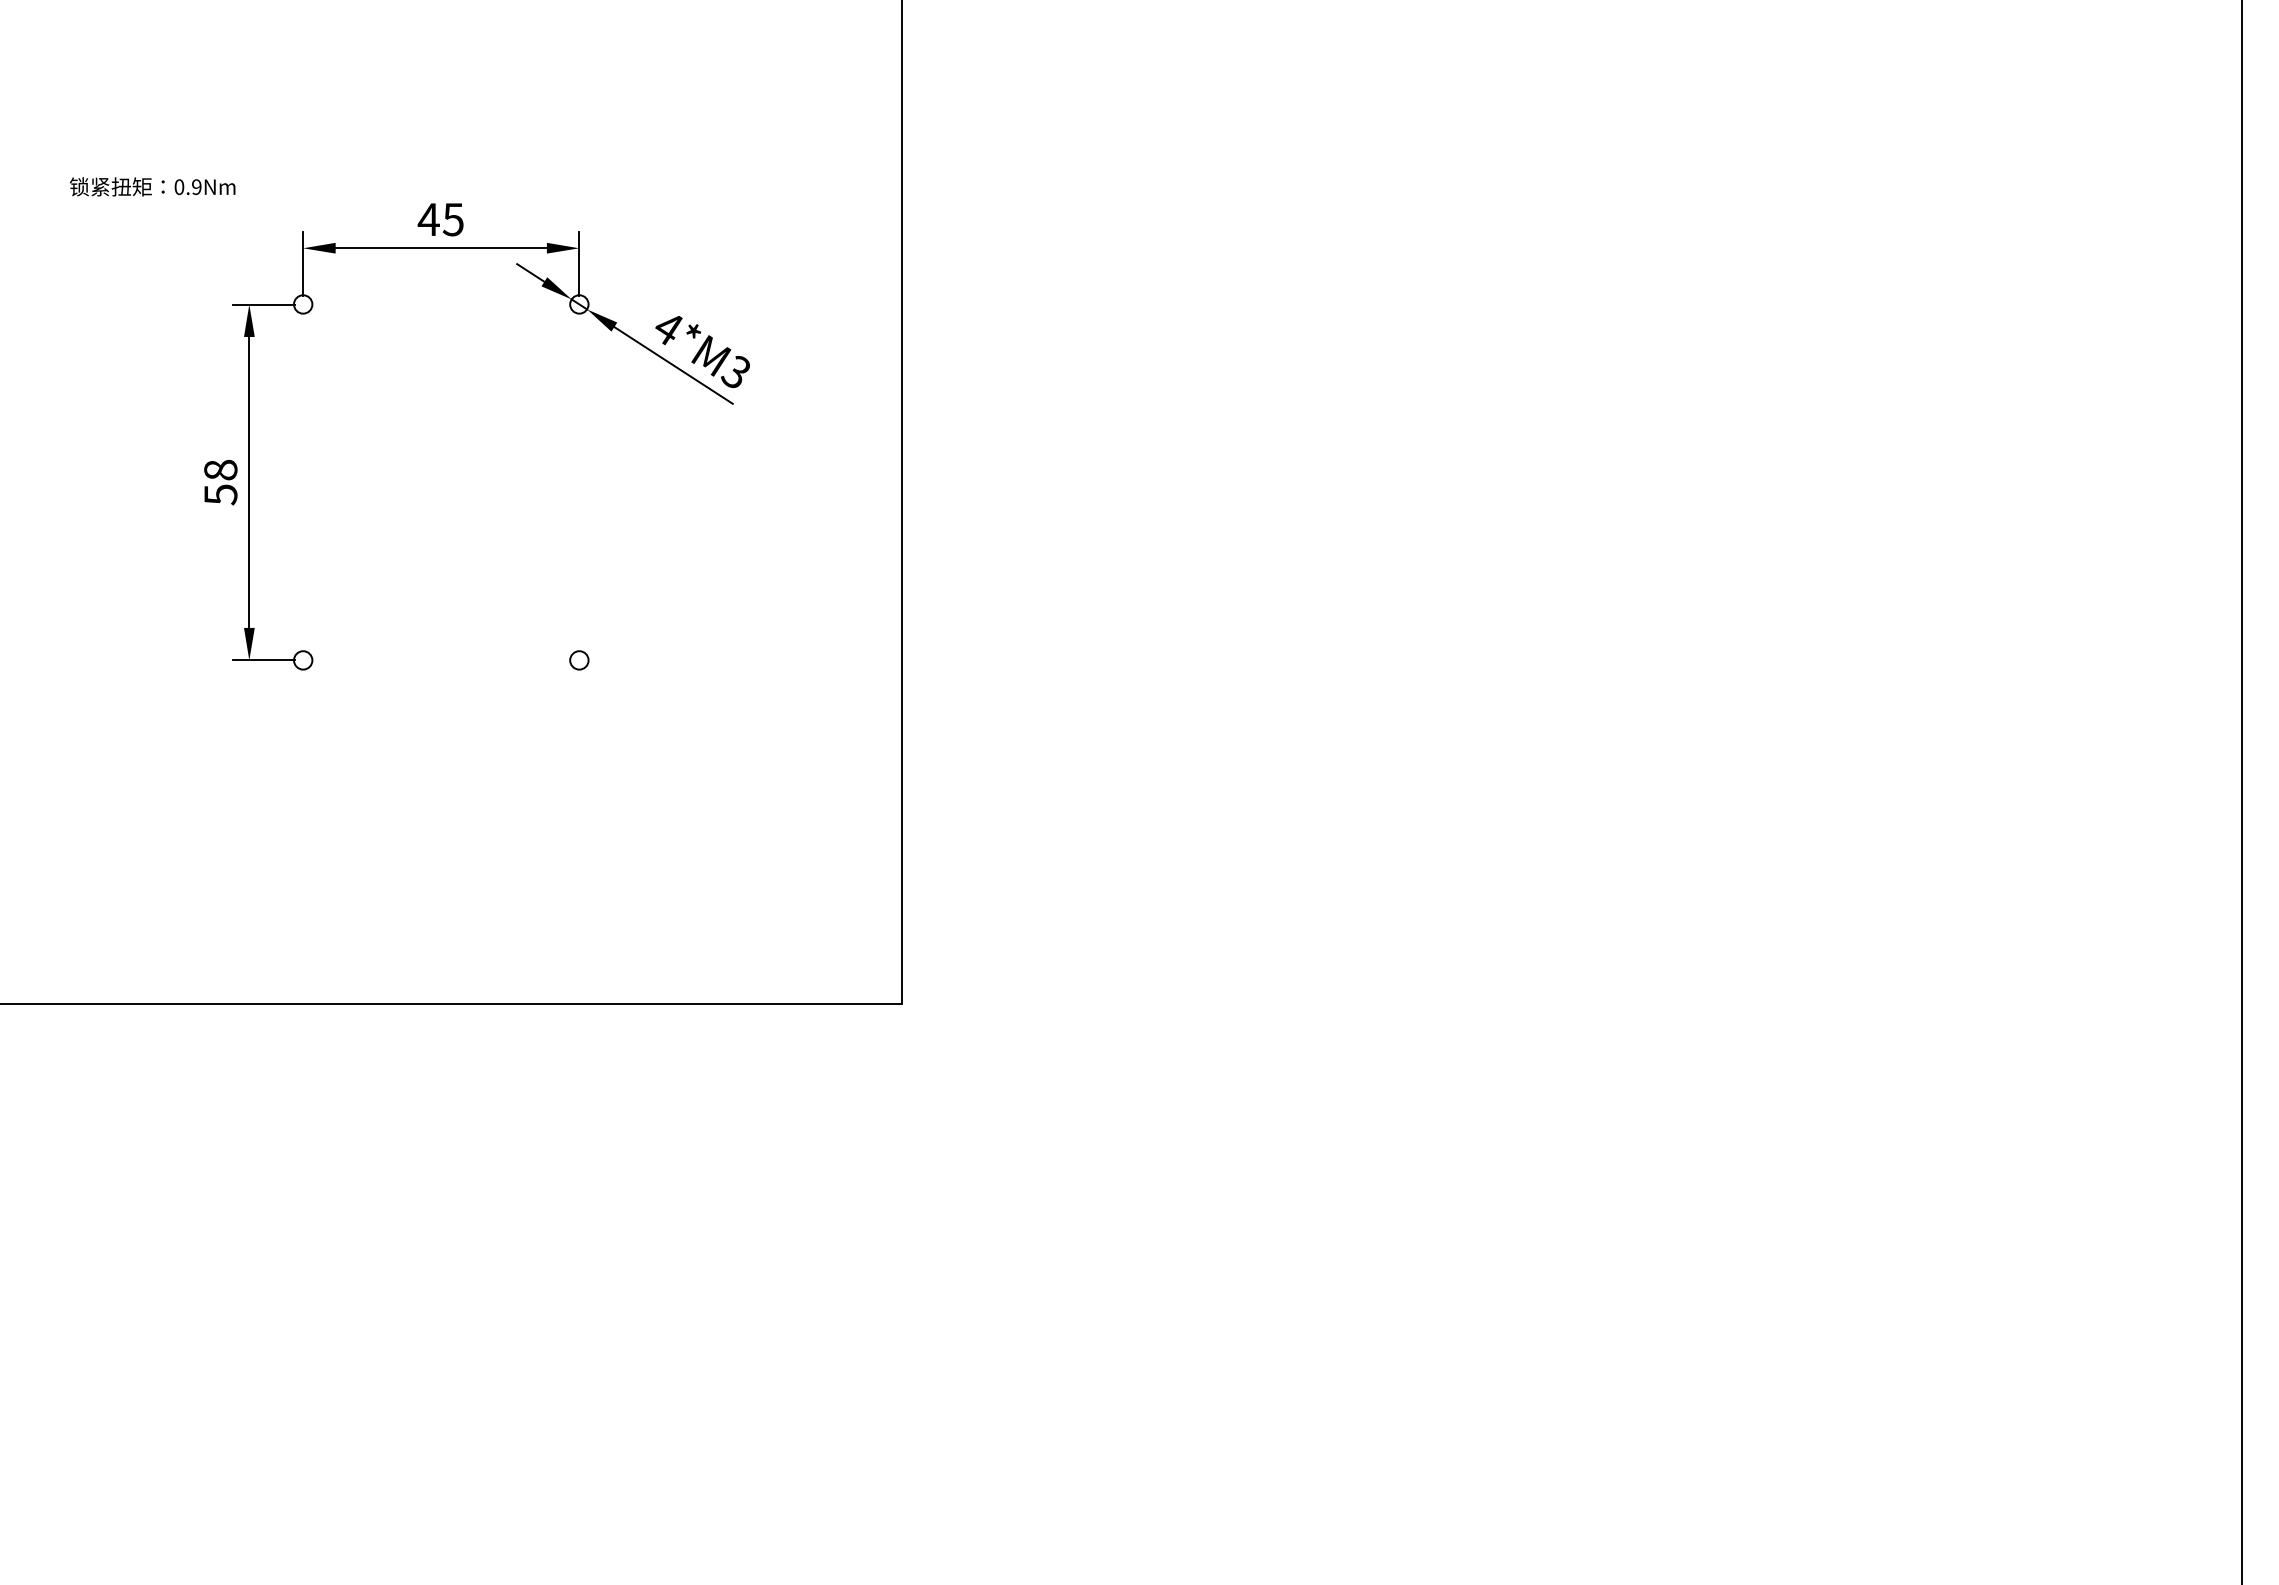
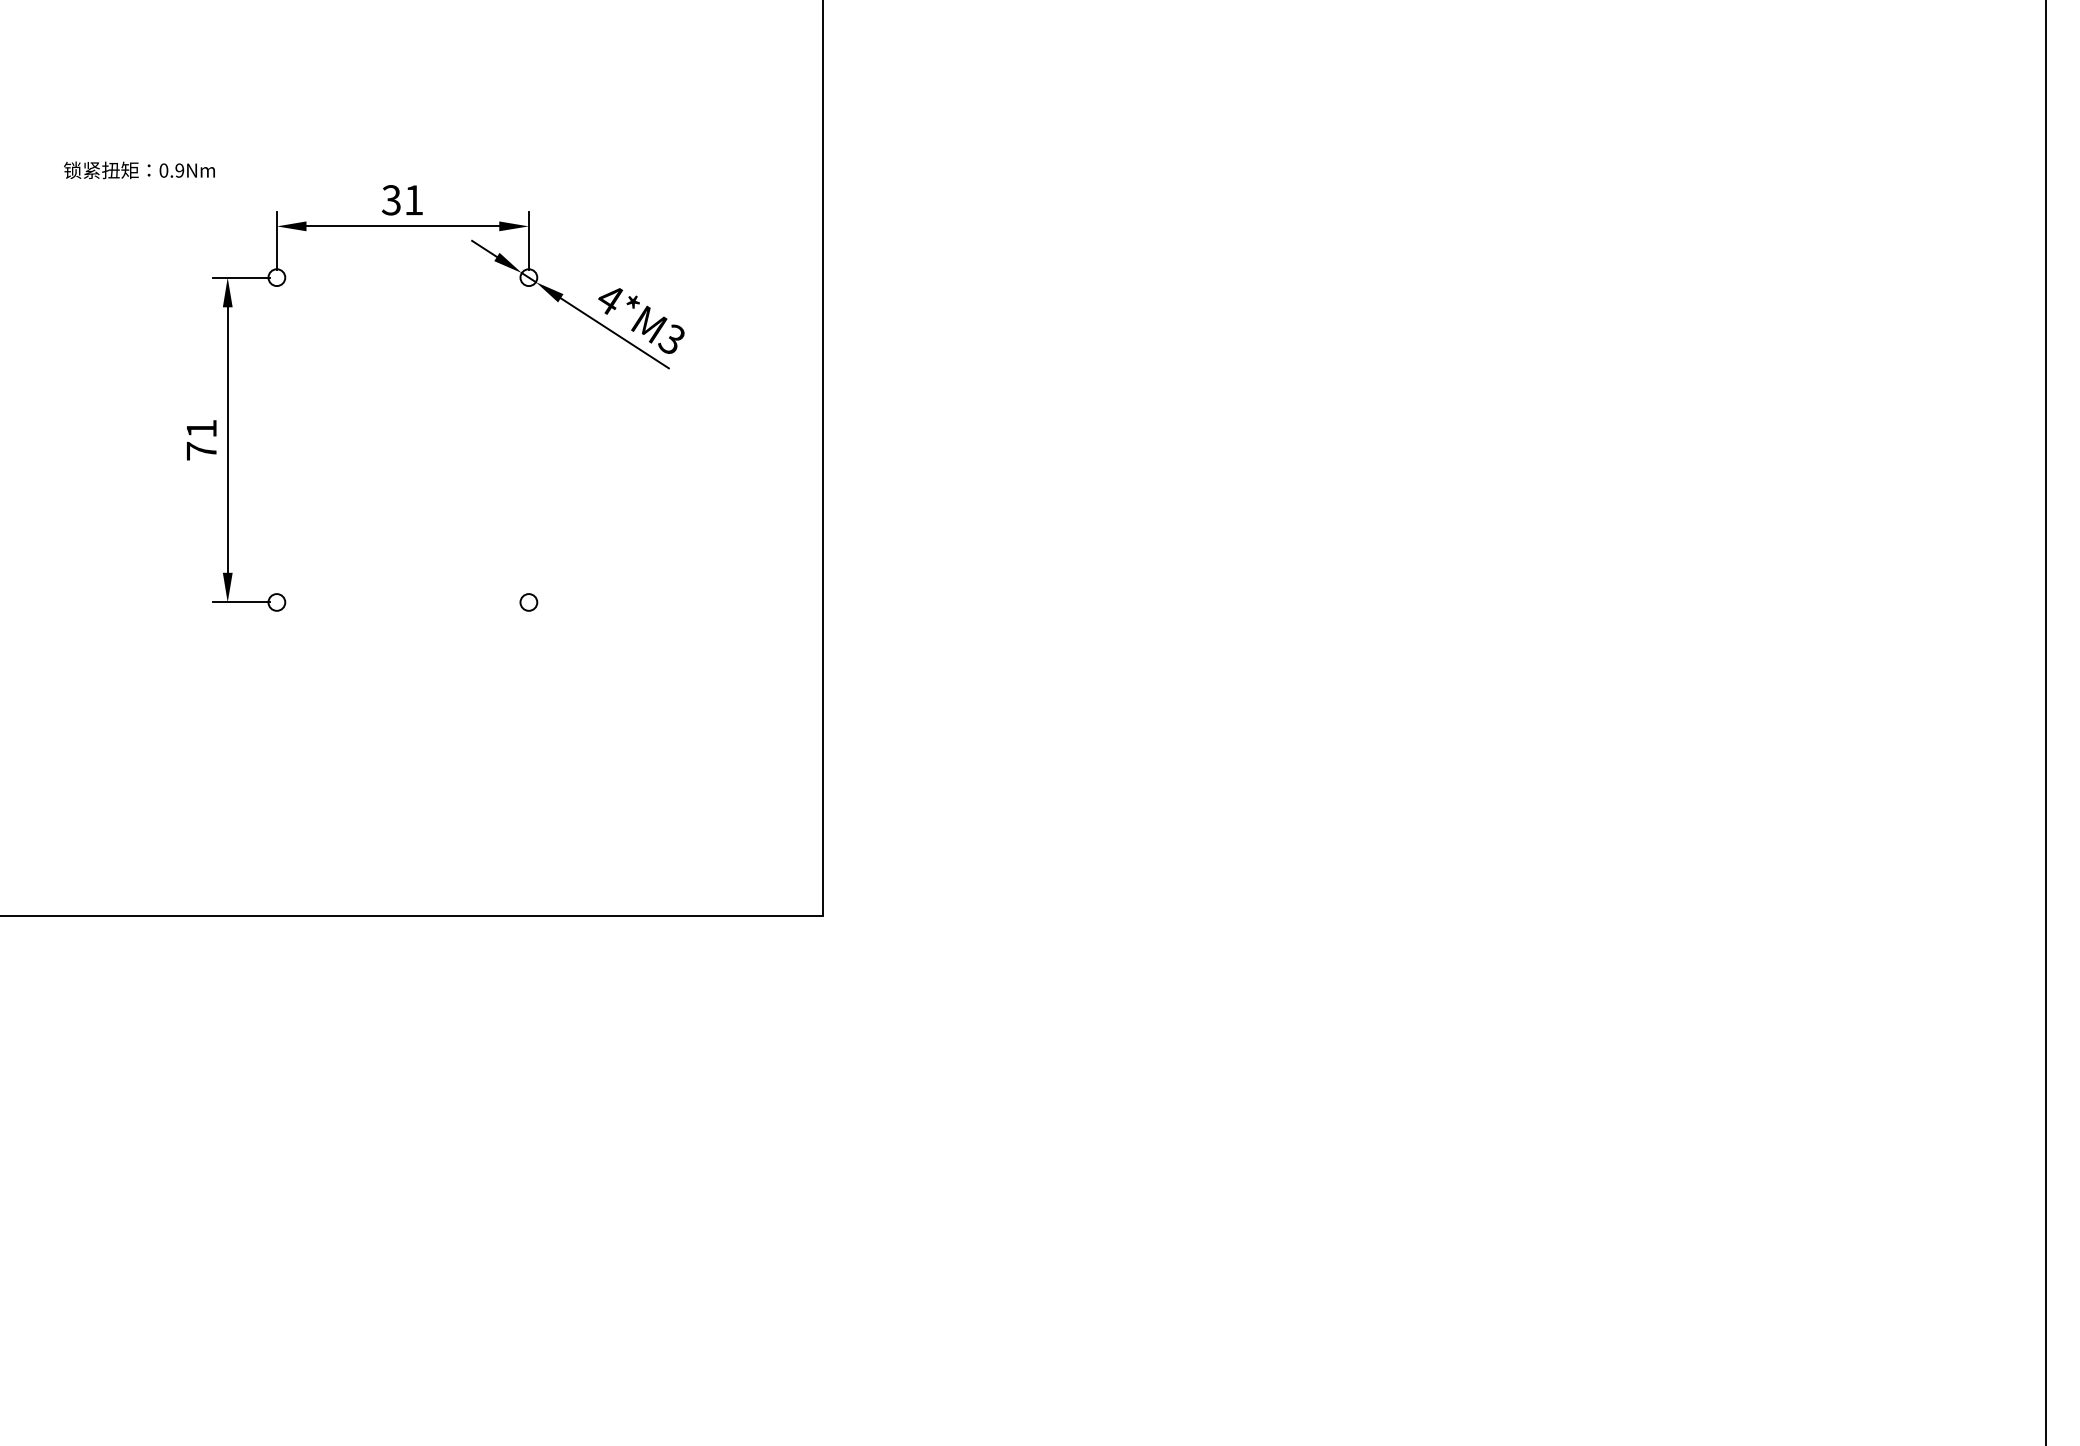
text: (440, 219) -> (402, 200), 45 -> 31
text: (220, 482) -> (201, 440), 58 -> 71

